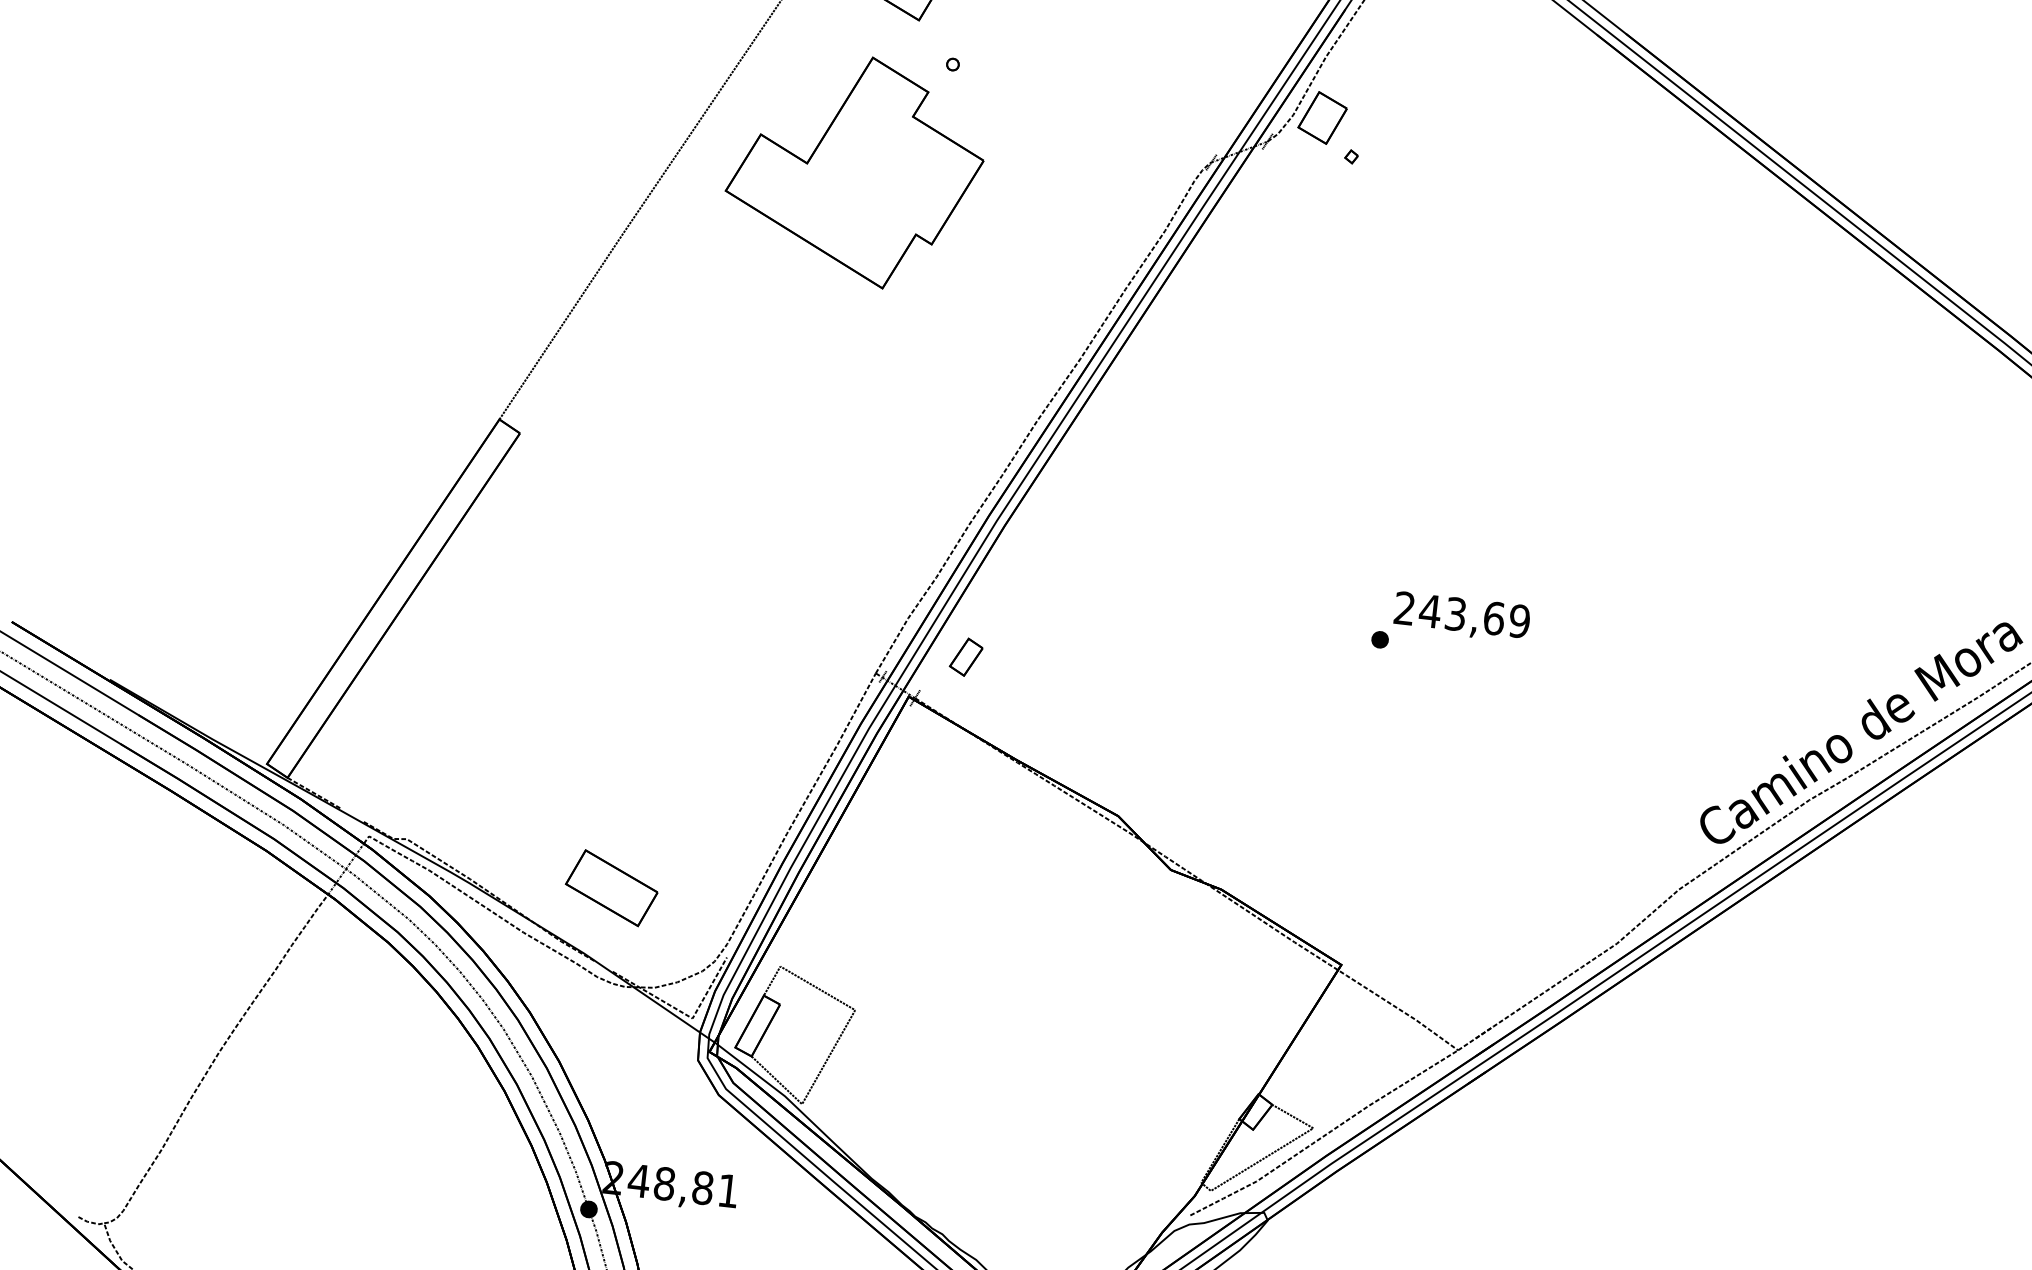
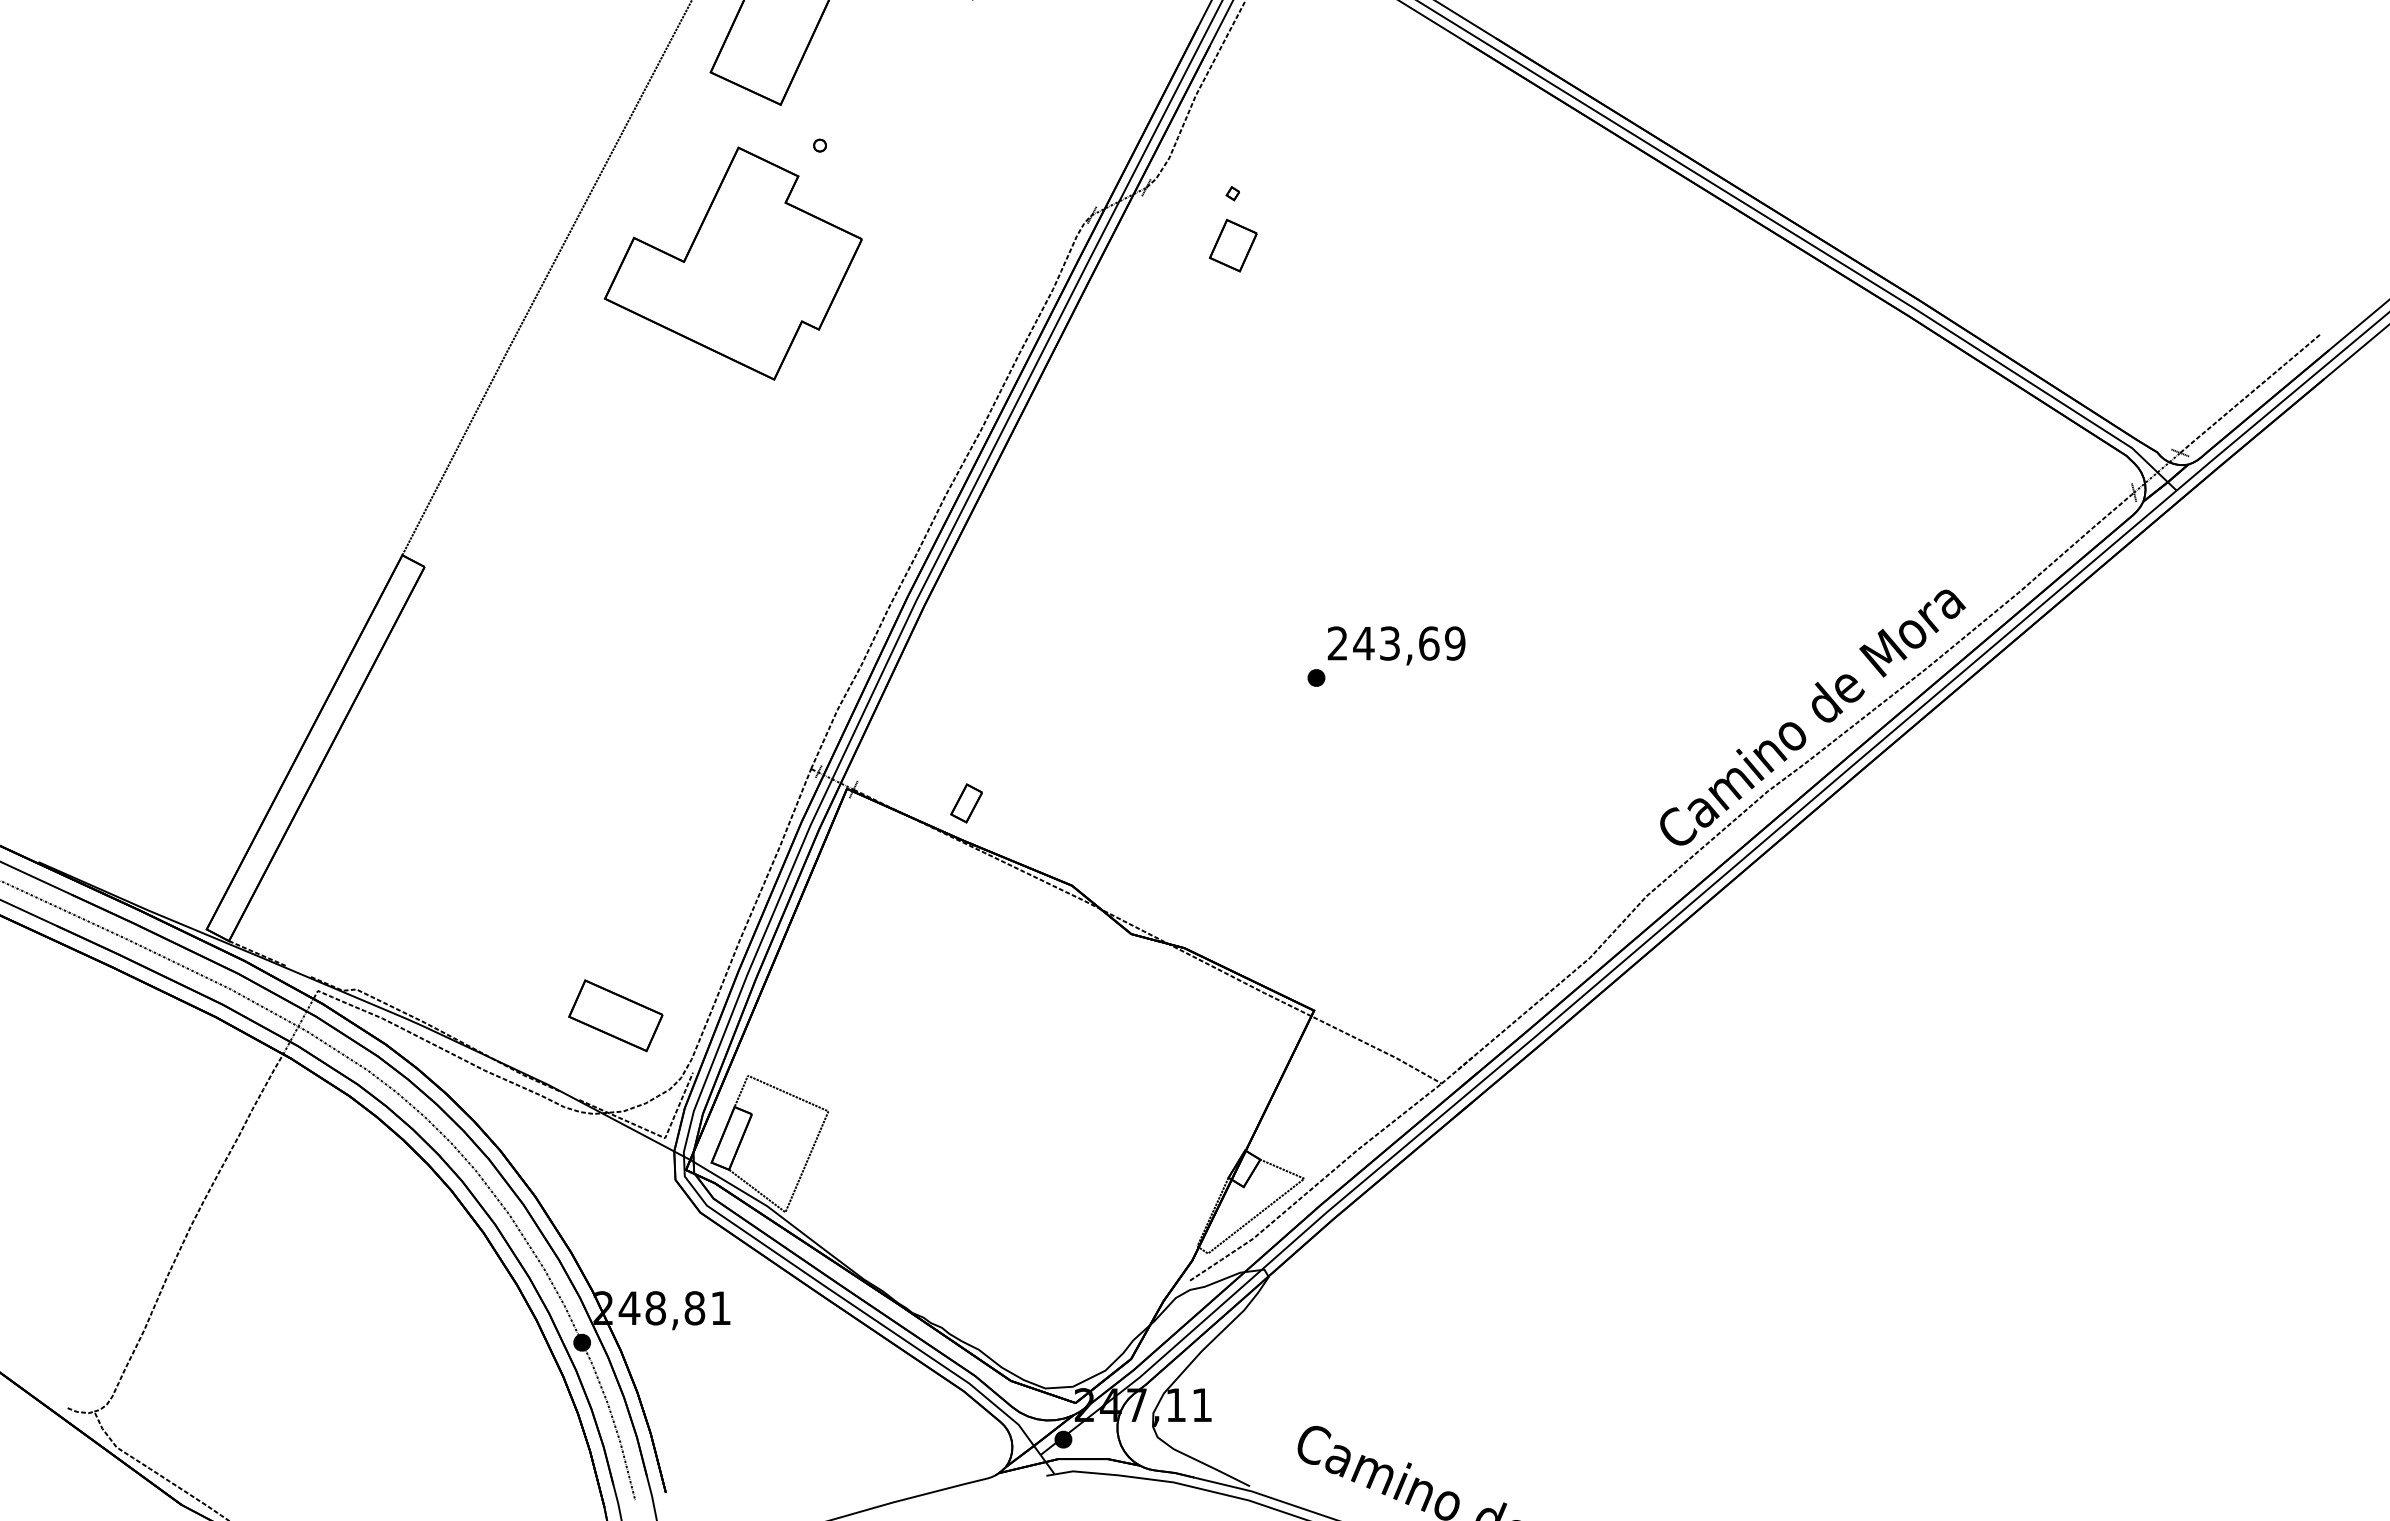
part: (1321, 117) -> (1232, 245), moved
part: (966, 657) -> (966, 803), moved
part: (611, 887) -> (615, 1015), moved

